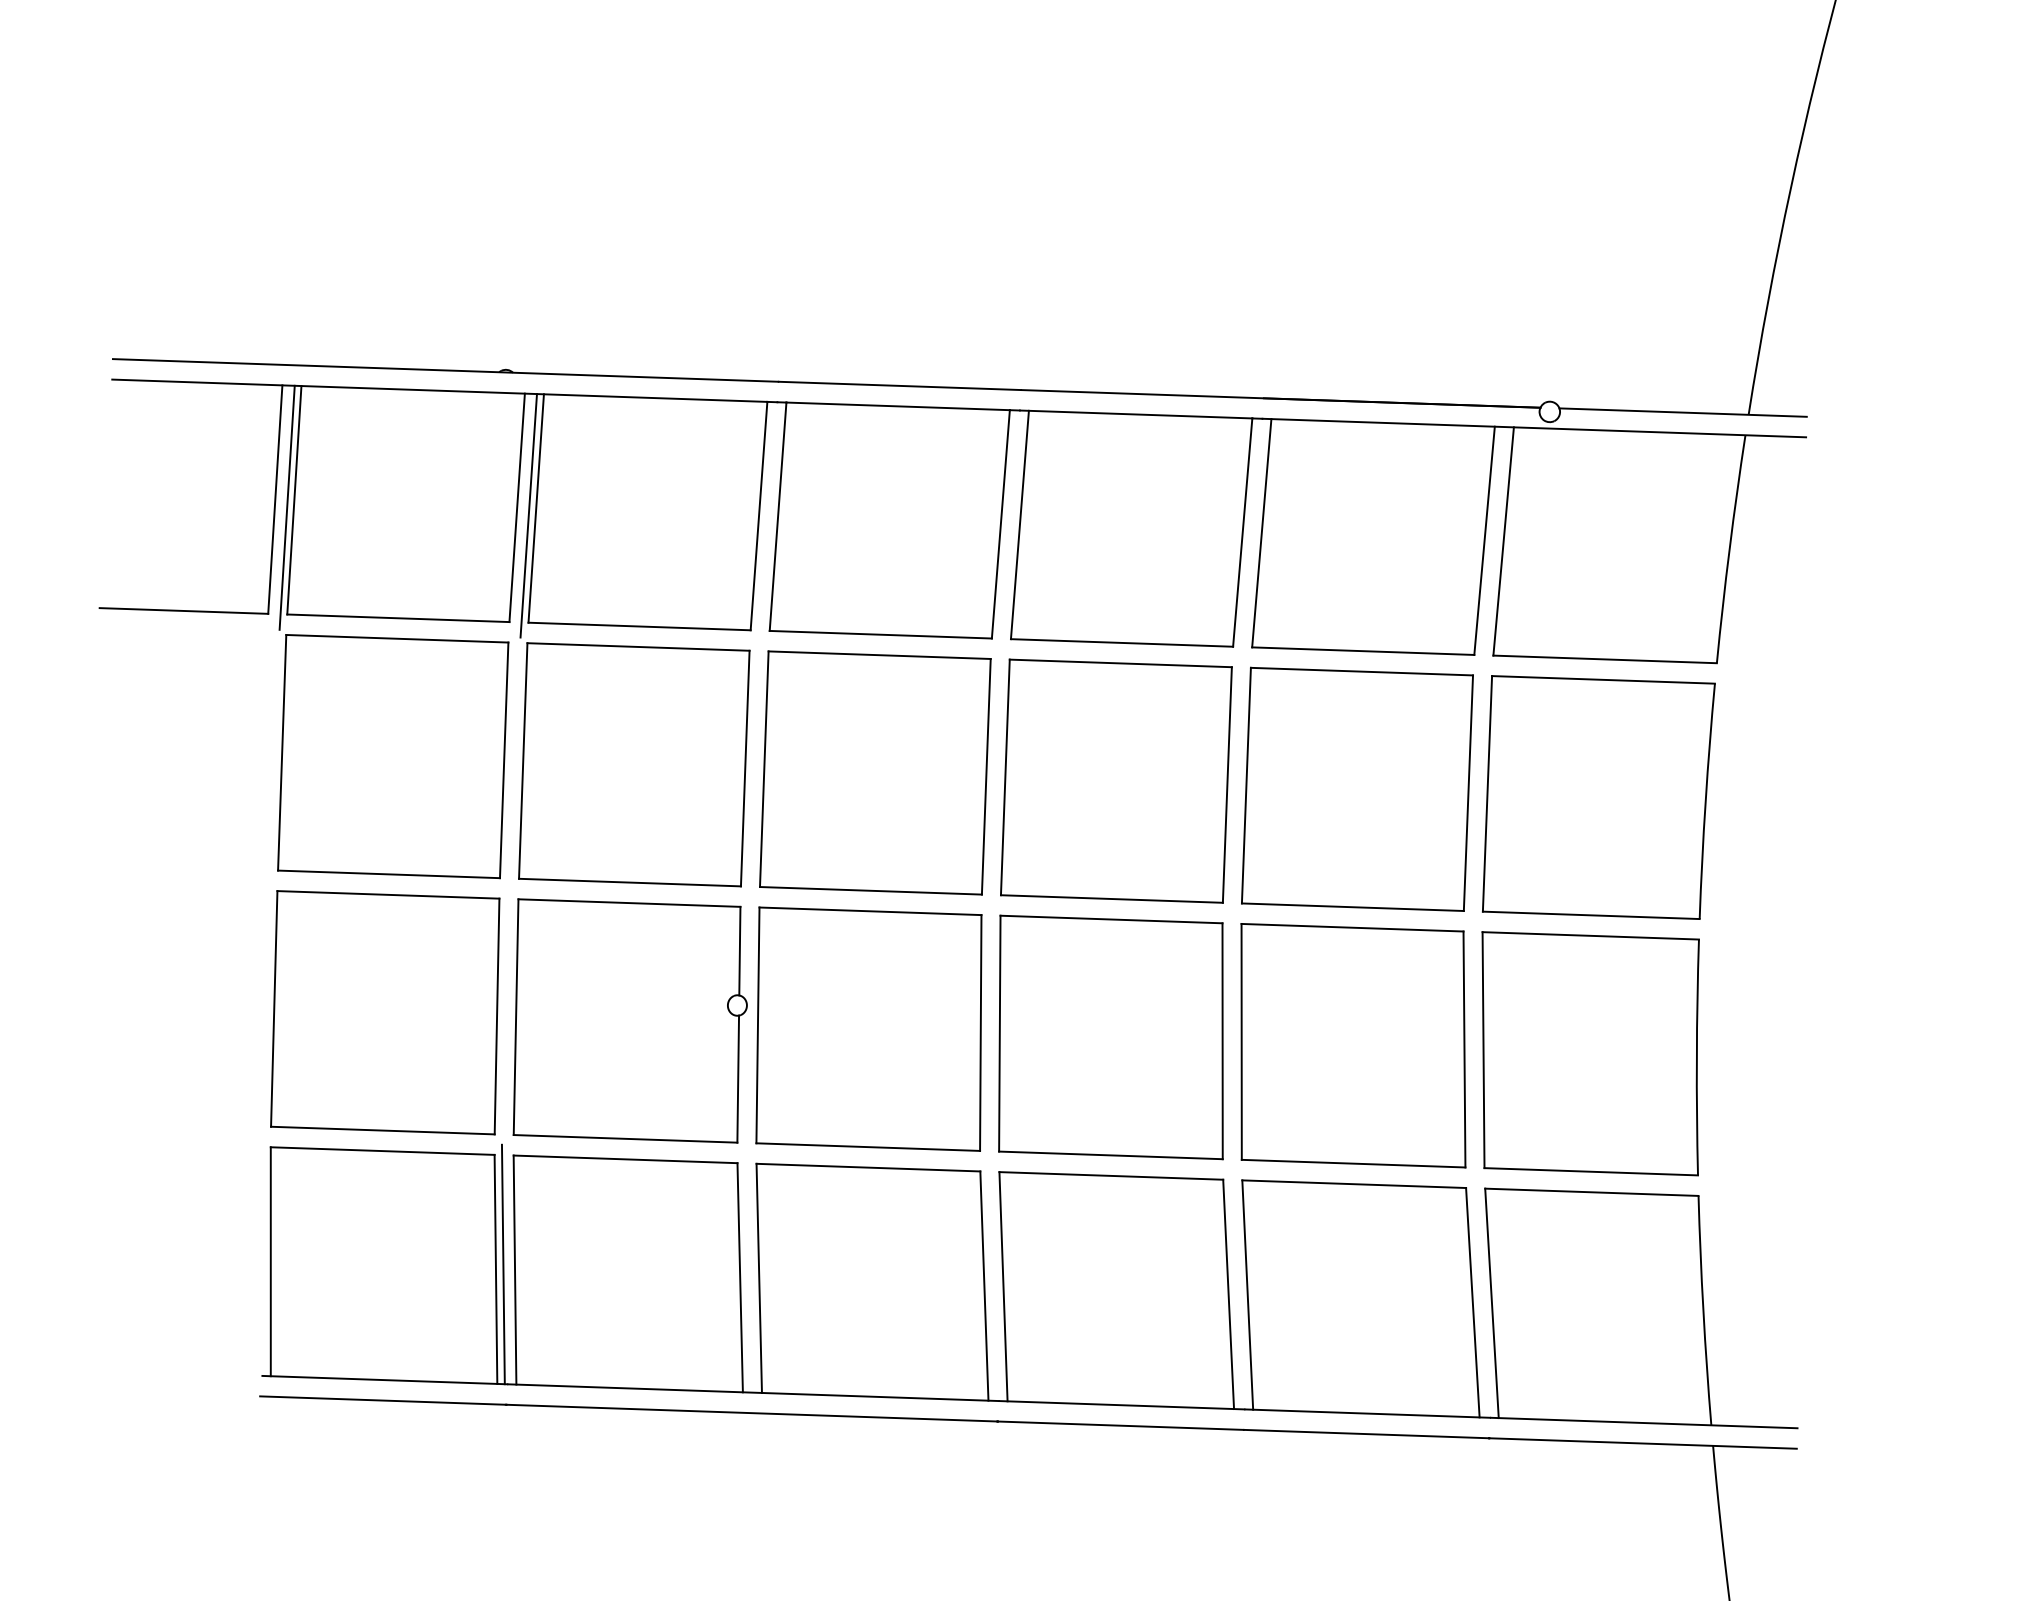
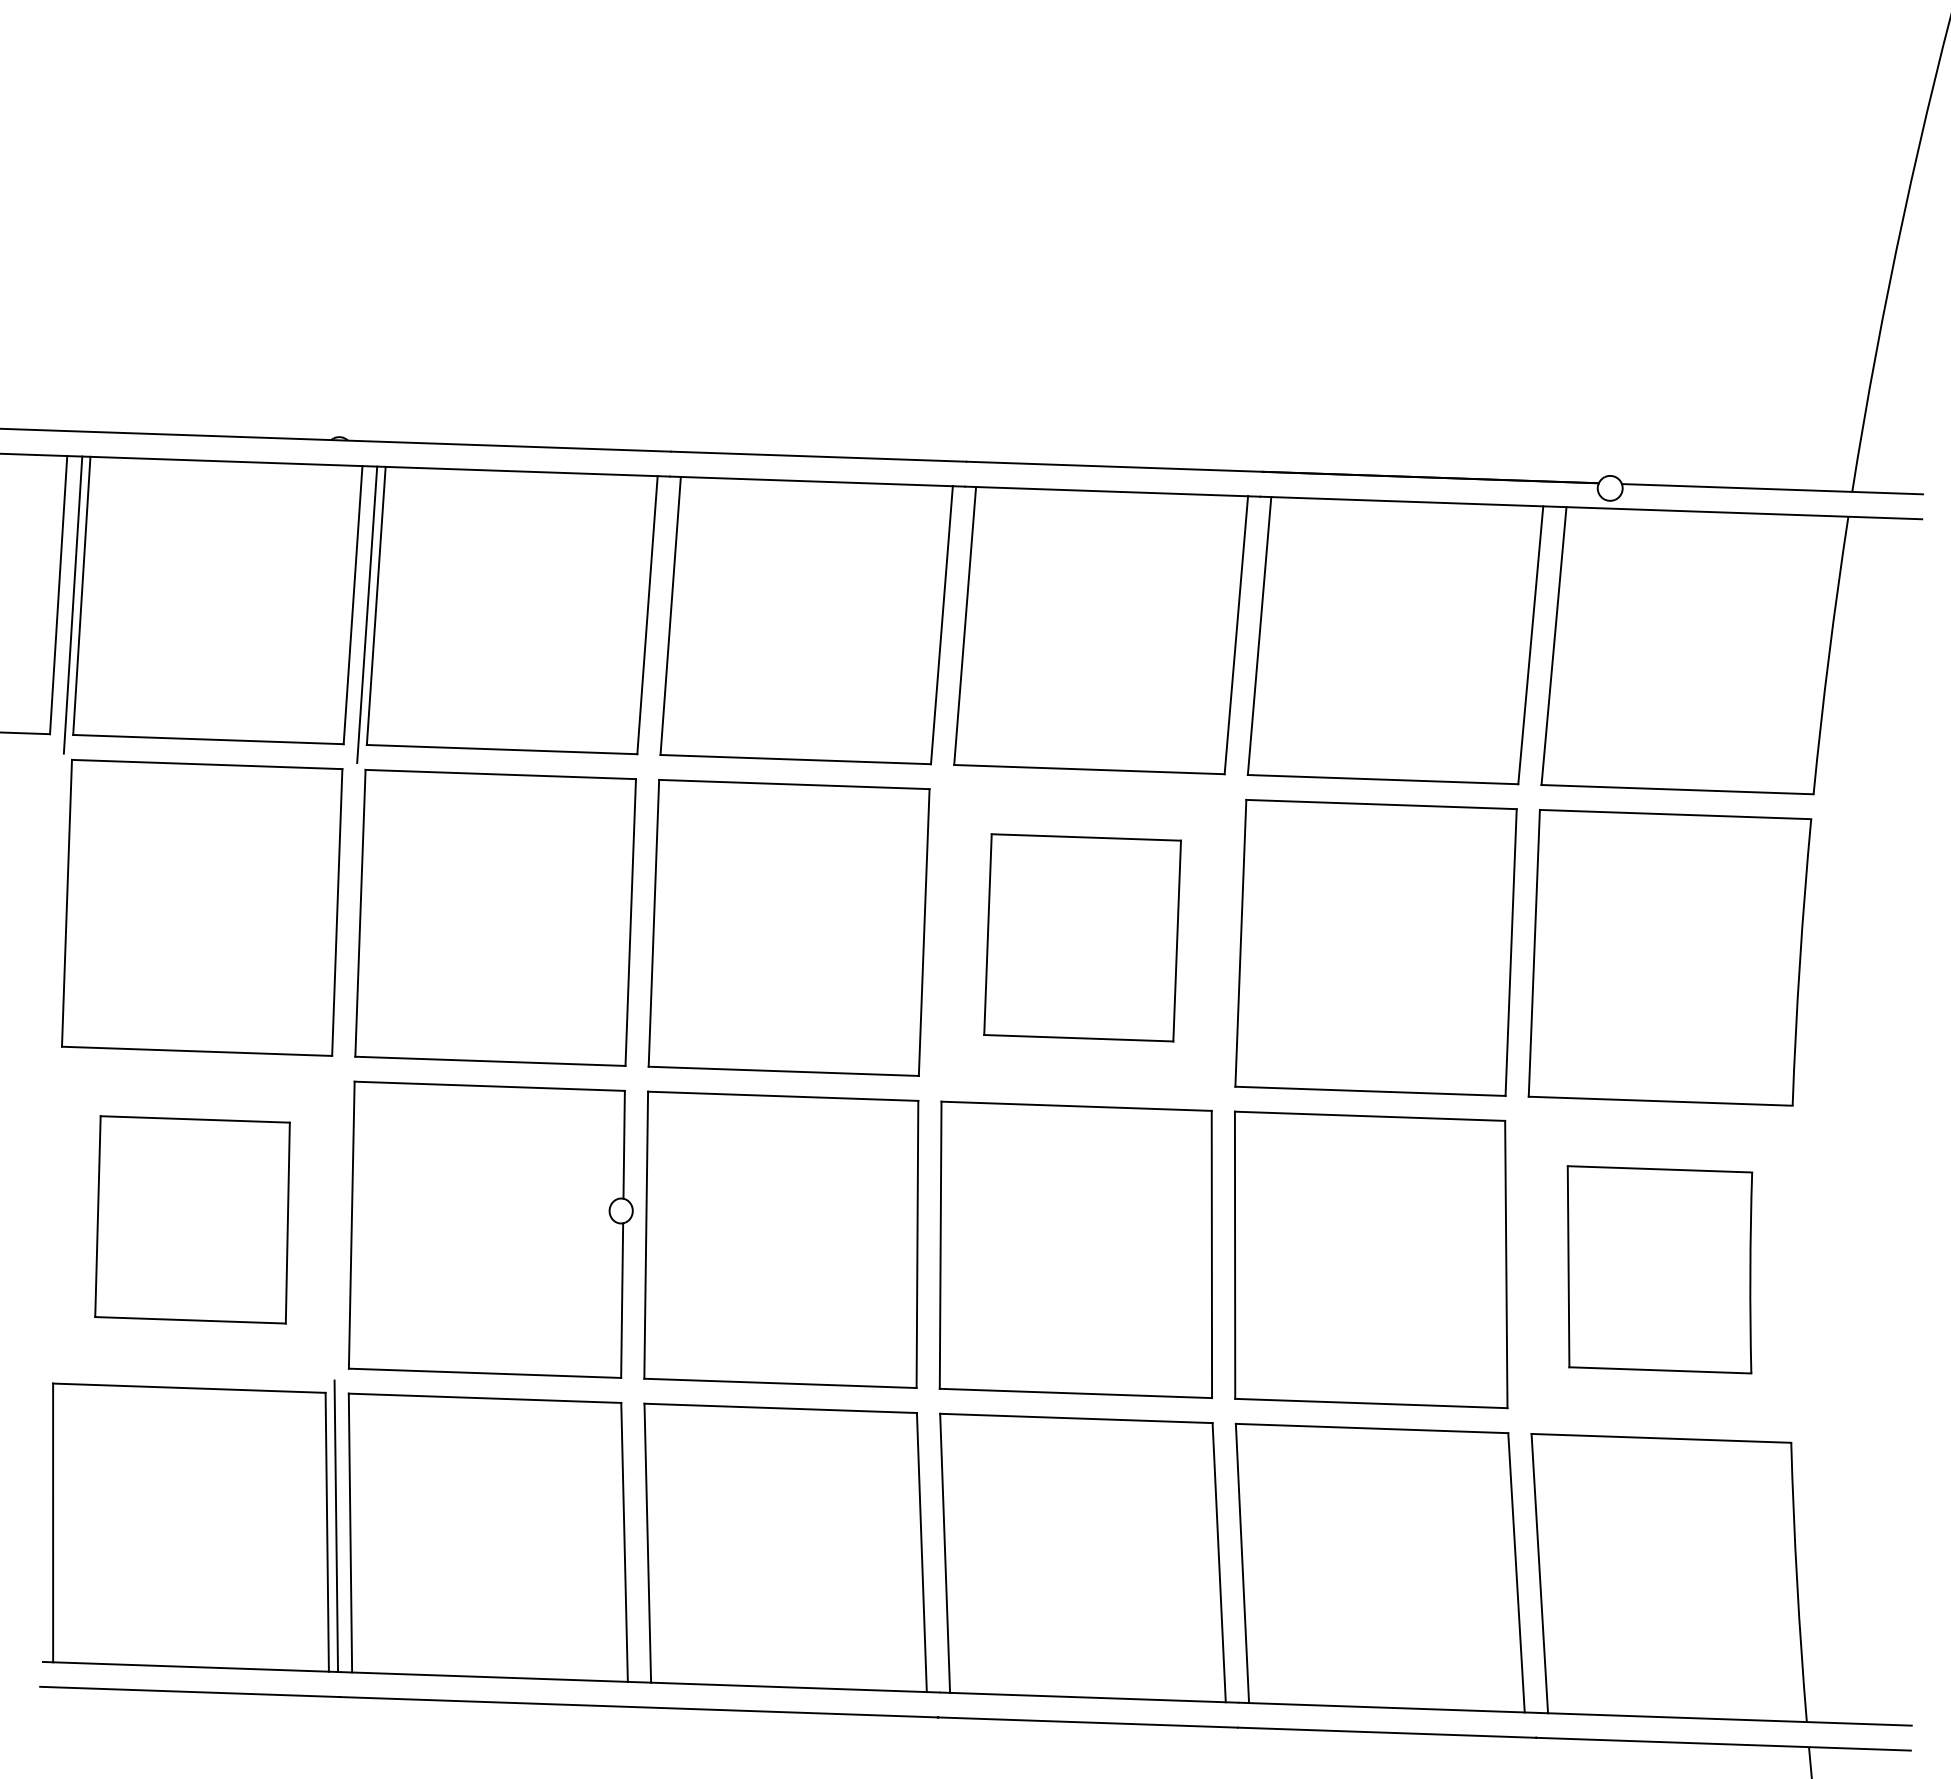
part: (1116, 780) -> (1082, 937), size x0.7
part: (385, 1012) -> (192, 1219), size x0.7
part: (1590, 1053) -> (1659, 1269), size x0.7

